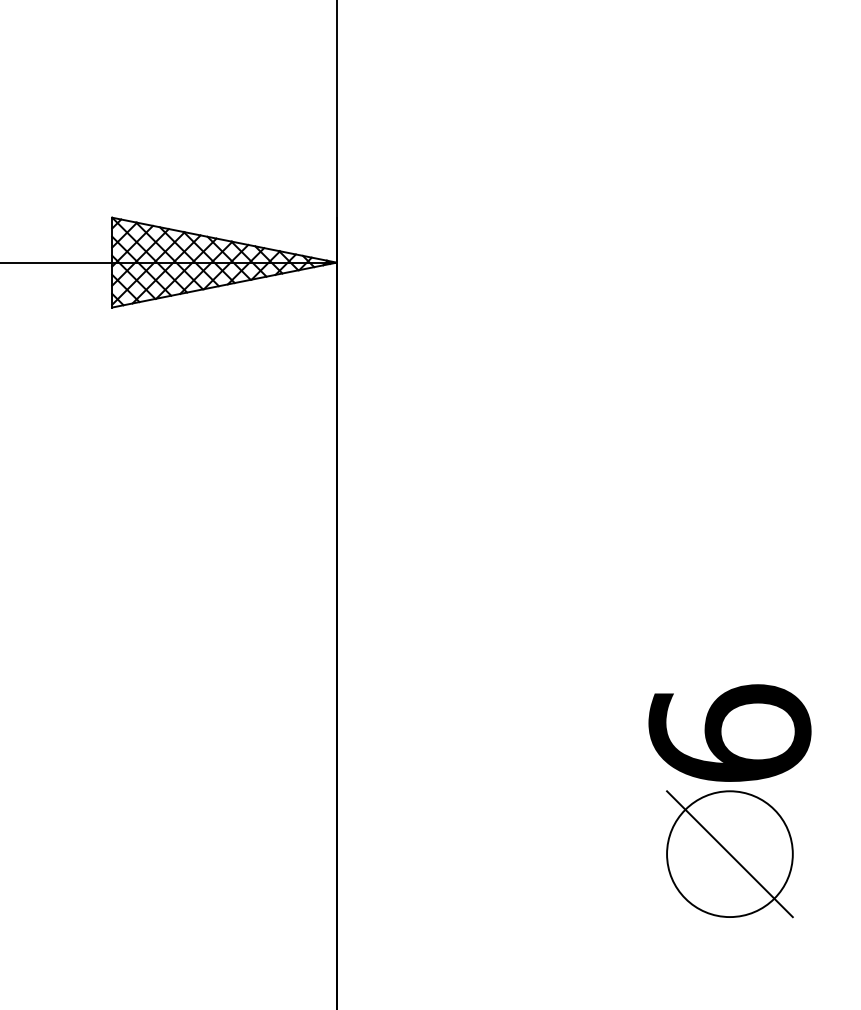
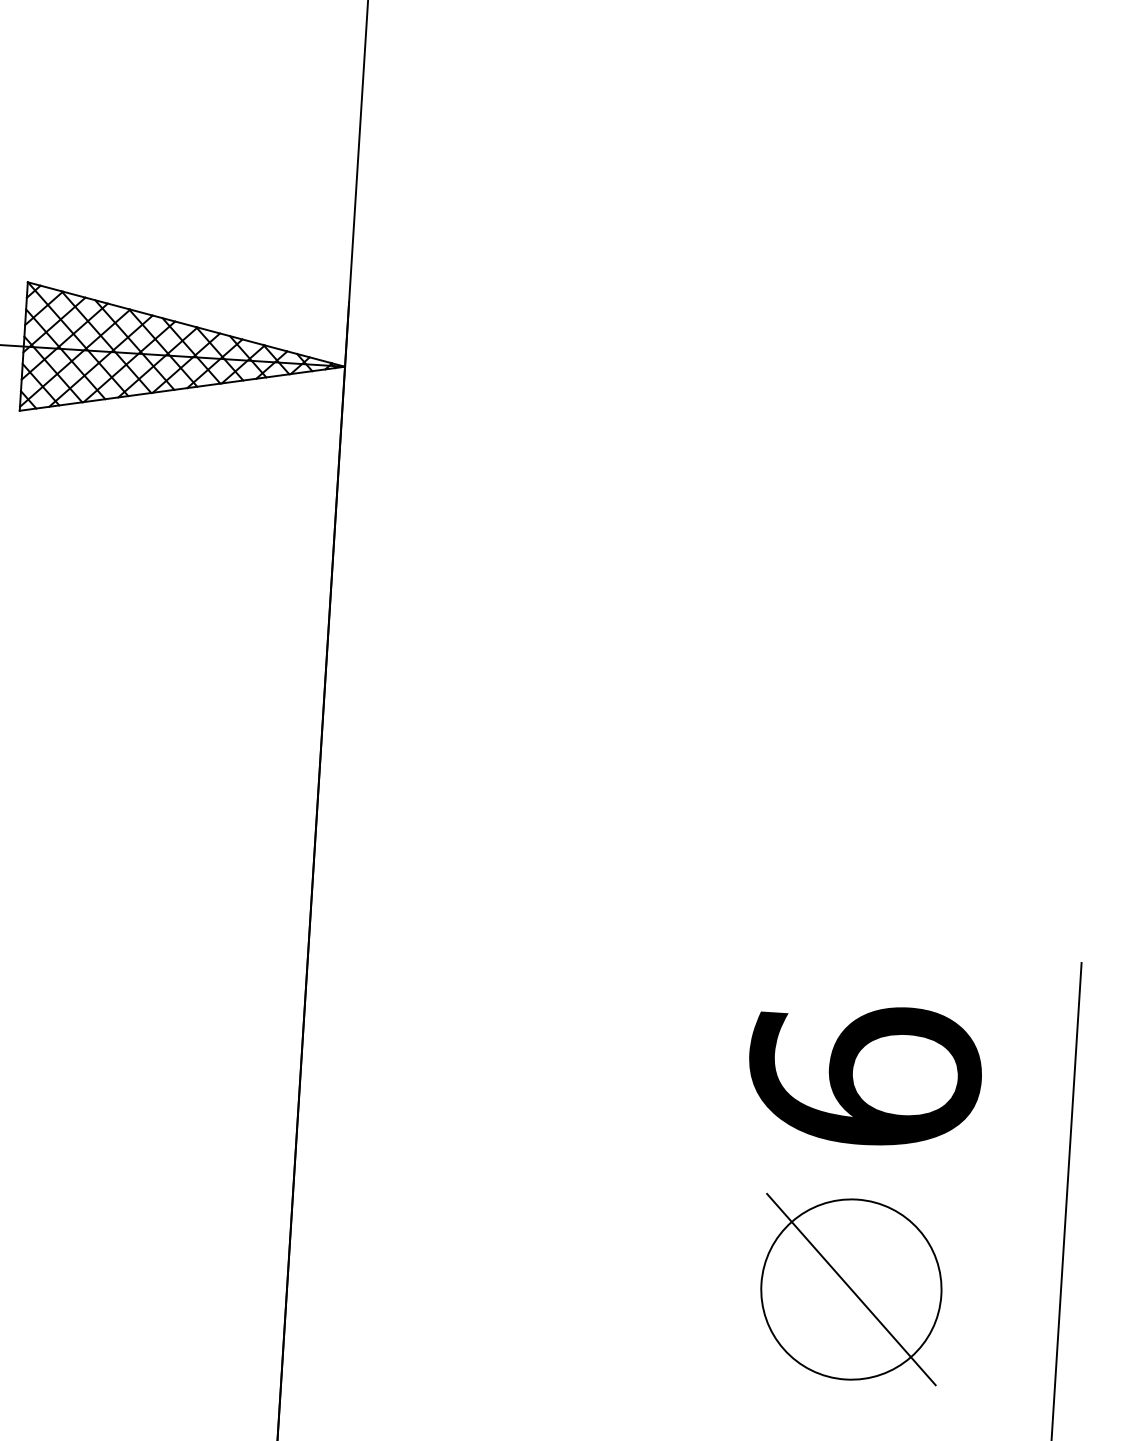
part: (729, 854) -> (850, 1289), moved

